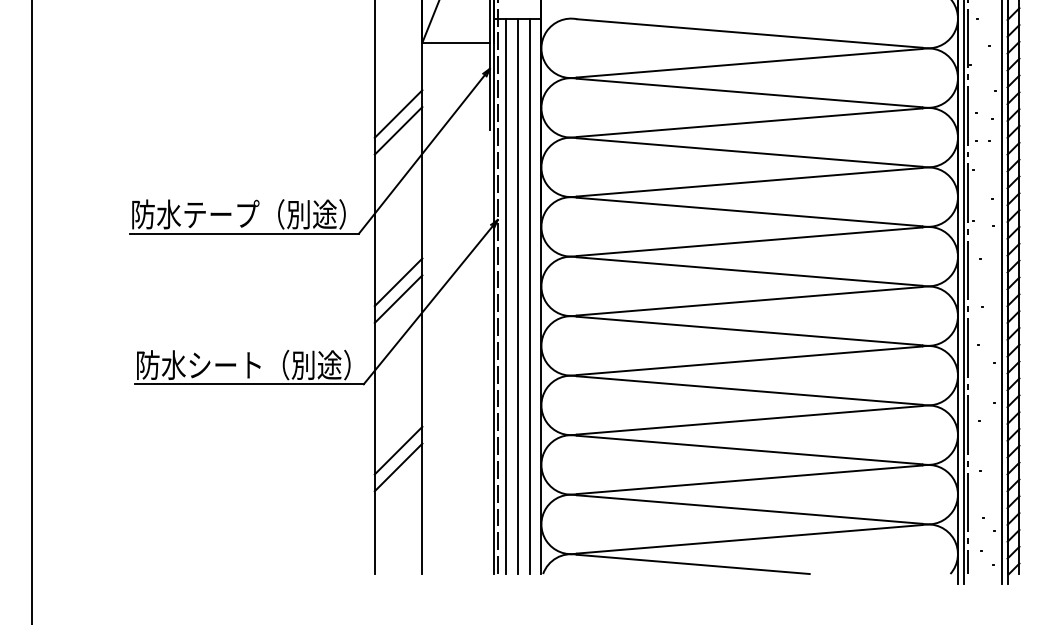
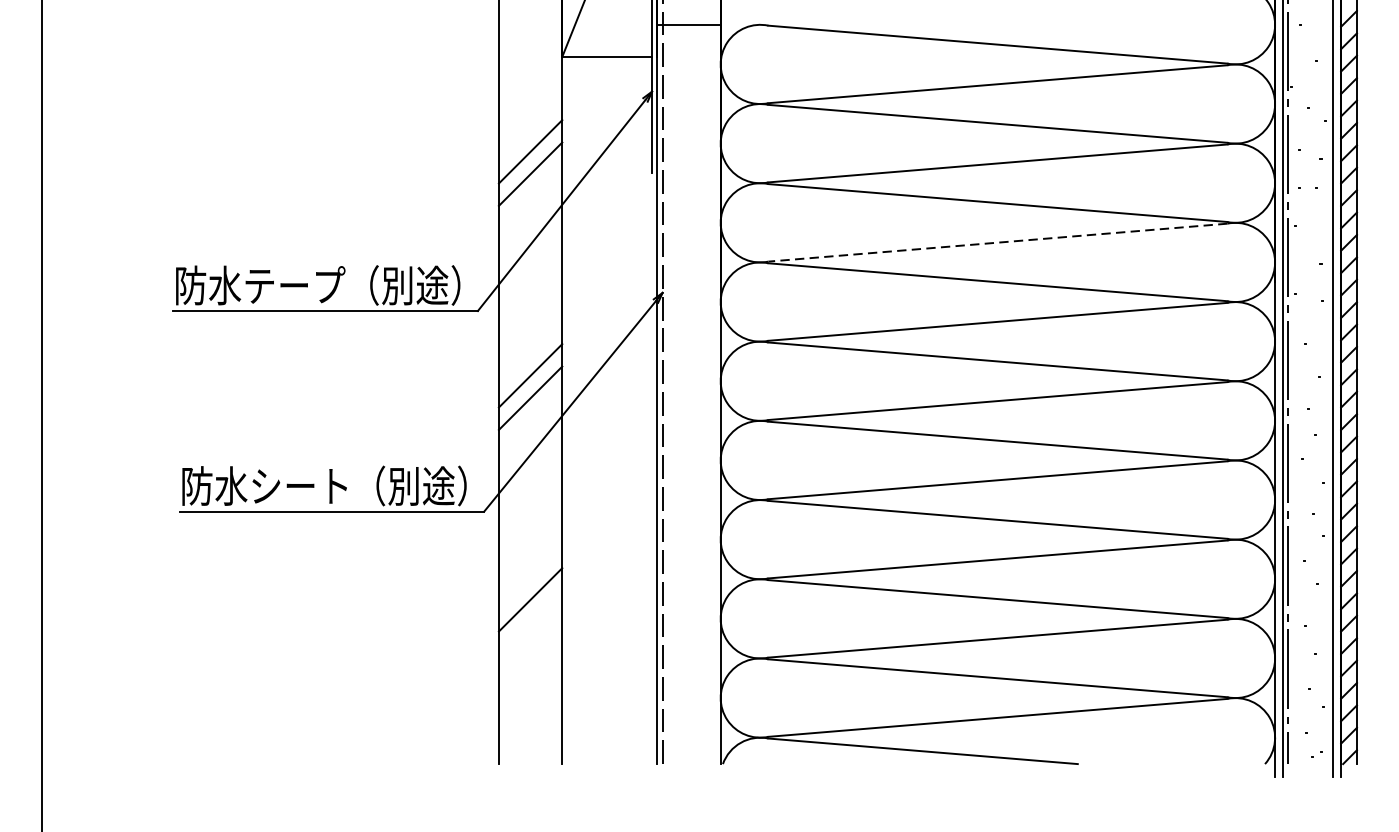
line: (749, 182) -> (997, 242), solid -> dashed
line: (505, 296) -> (672, 394), removed
line: (517, 296) -> (688, 394), removed
line: (529, 296) -> (704, 394), removed
line: (398, 467) -> (530, 622), removed

